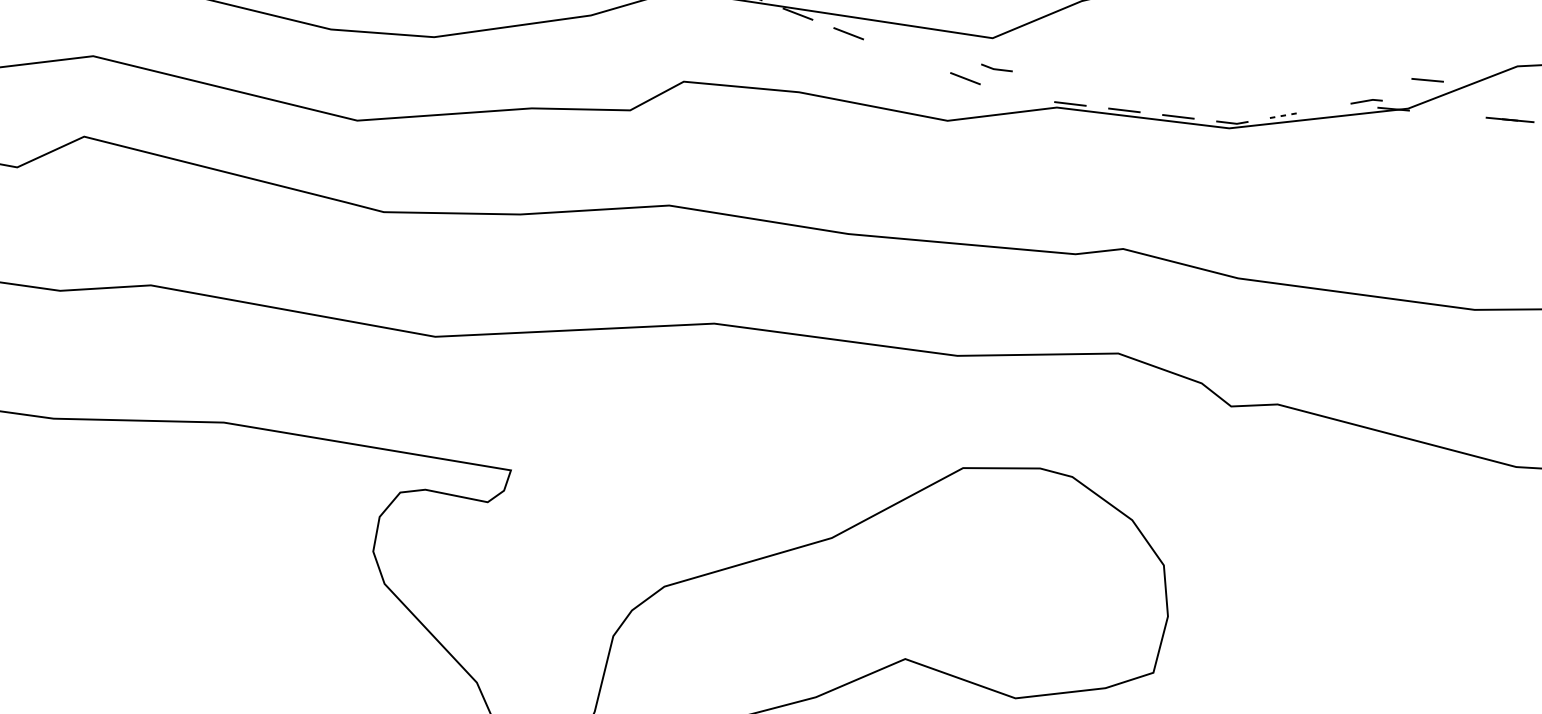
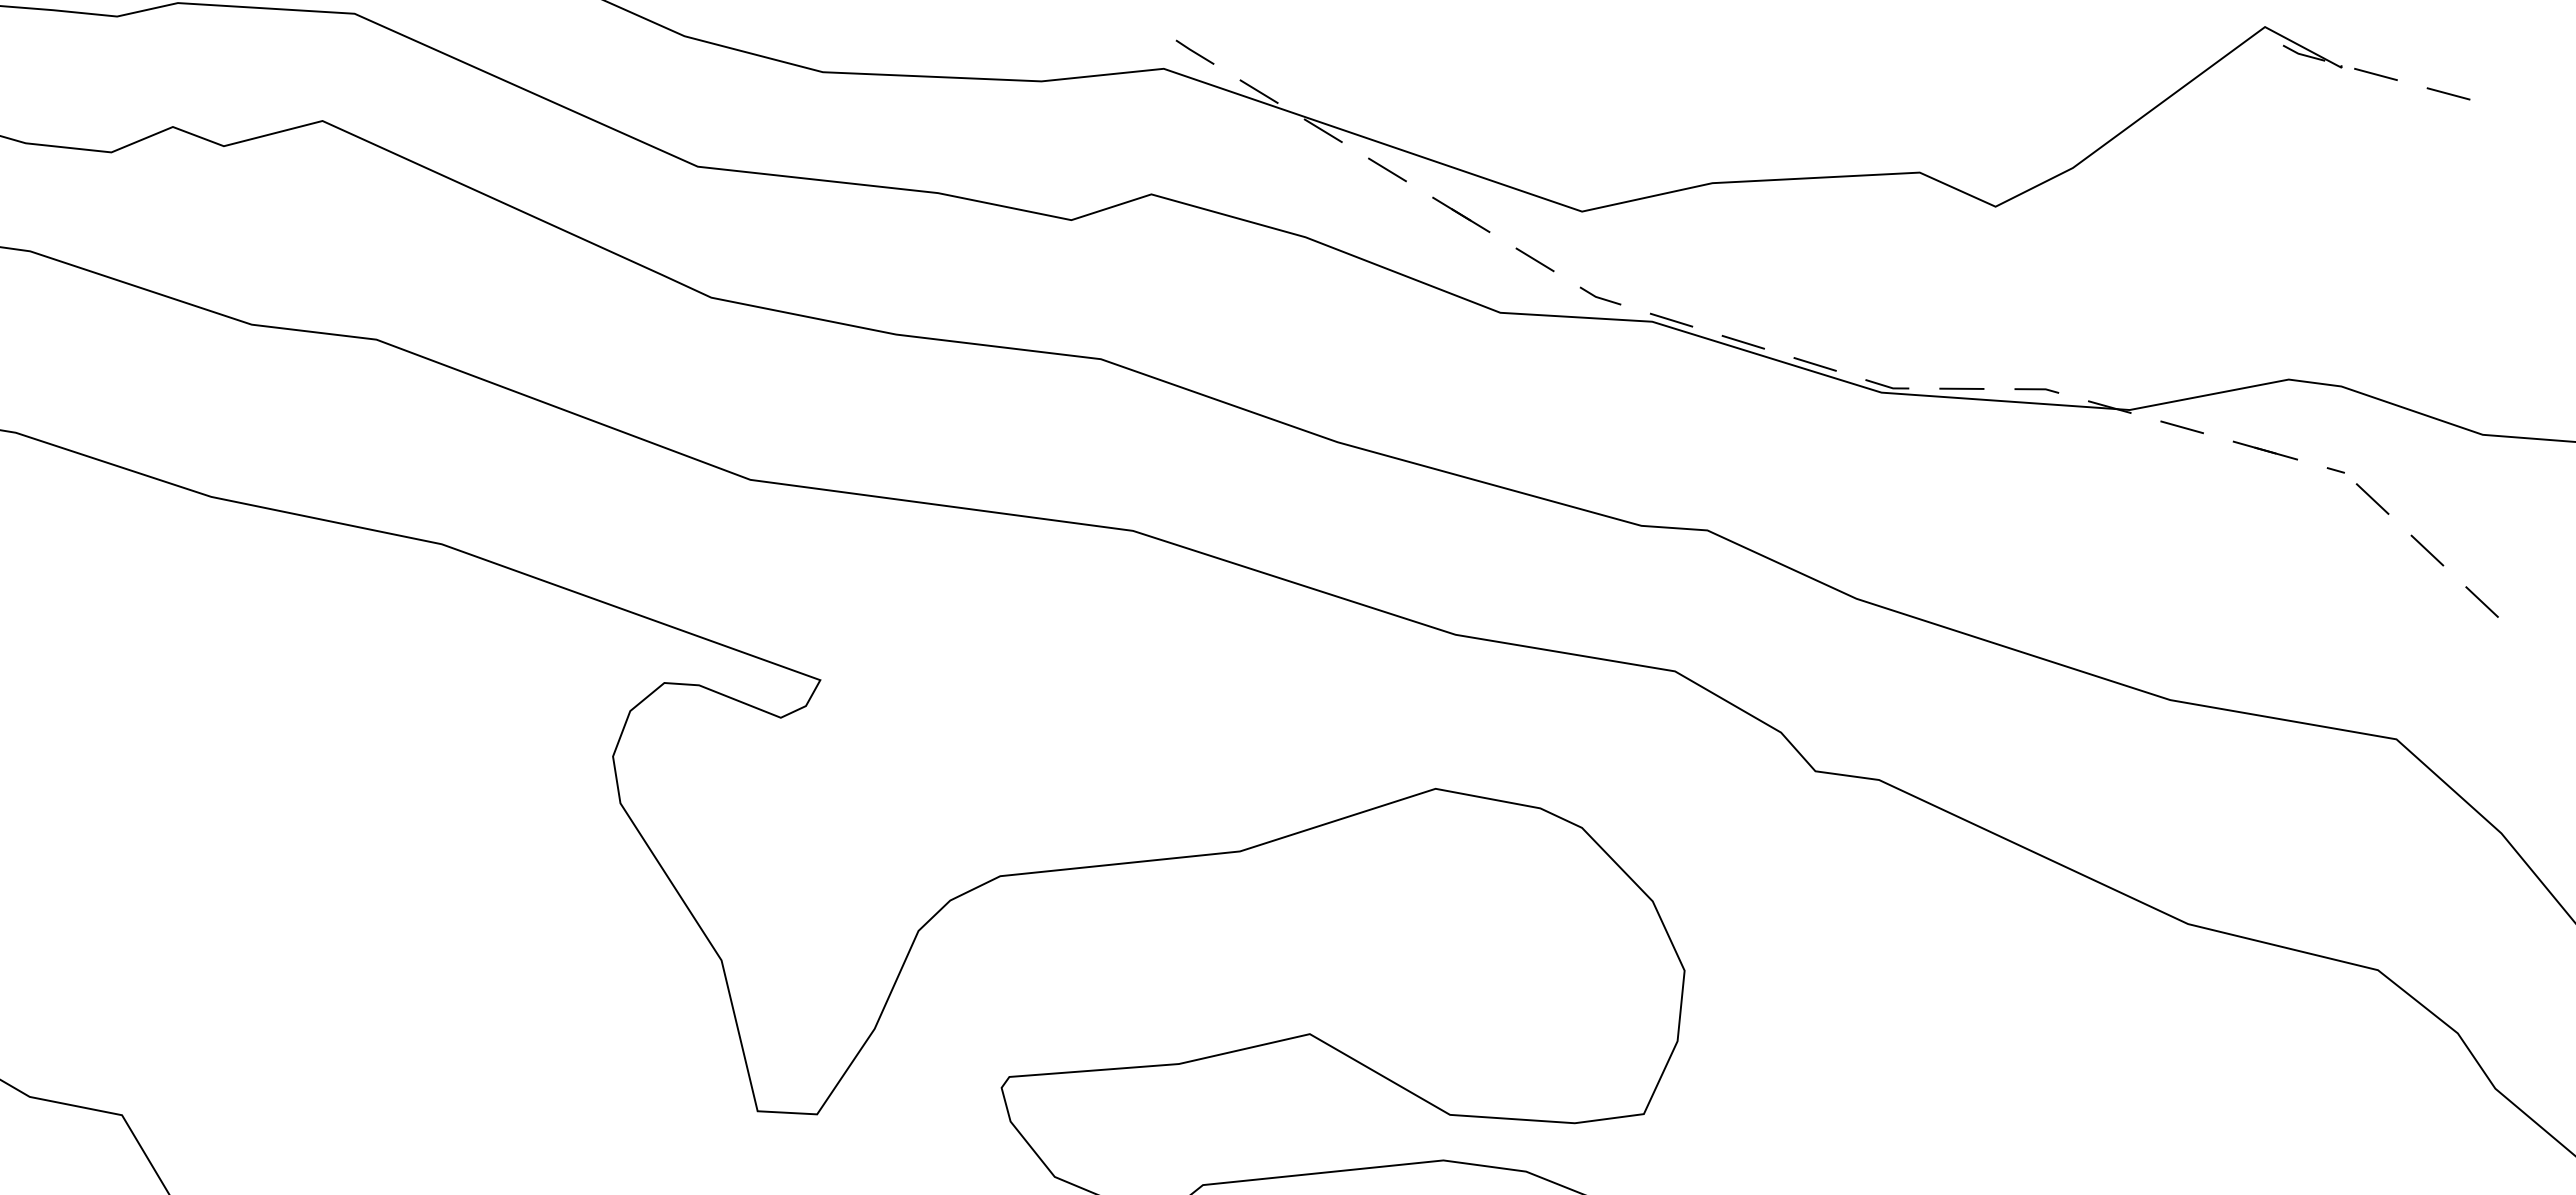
line: (907, 55) -> (1461, 214), added
line: (997, 68) -> (1600, 297), moved
line: (1427, 80) -> (2181, 427), moved
line: (1366, 101) -> (2036, 390), moved
line: (1285, 115) -> (1961, 388), dashed -> solid

